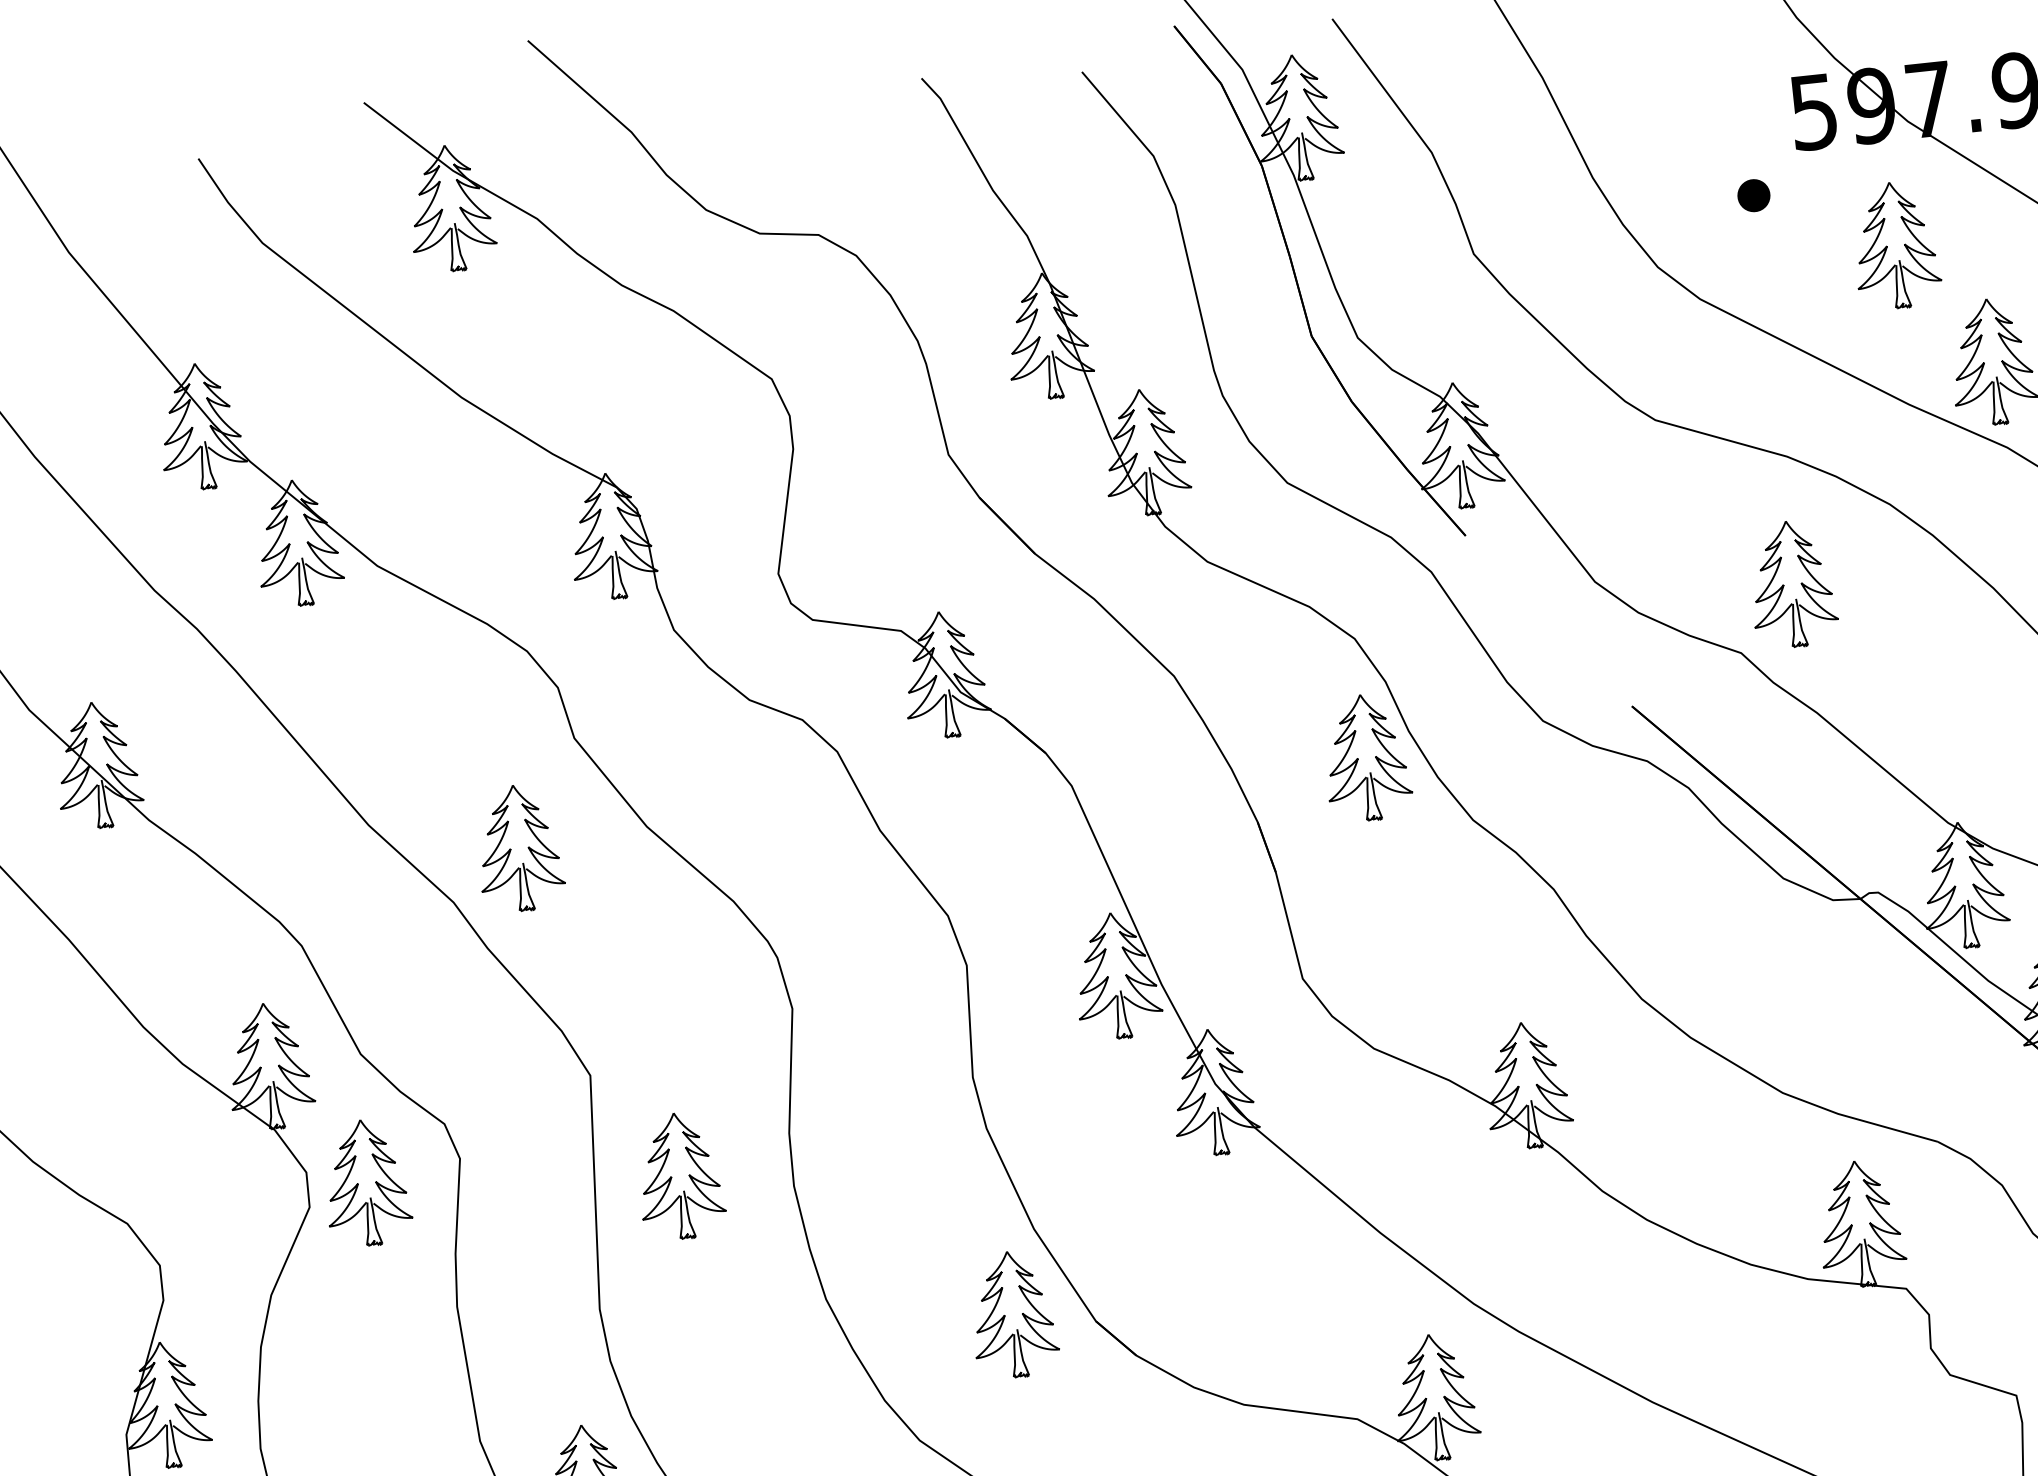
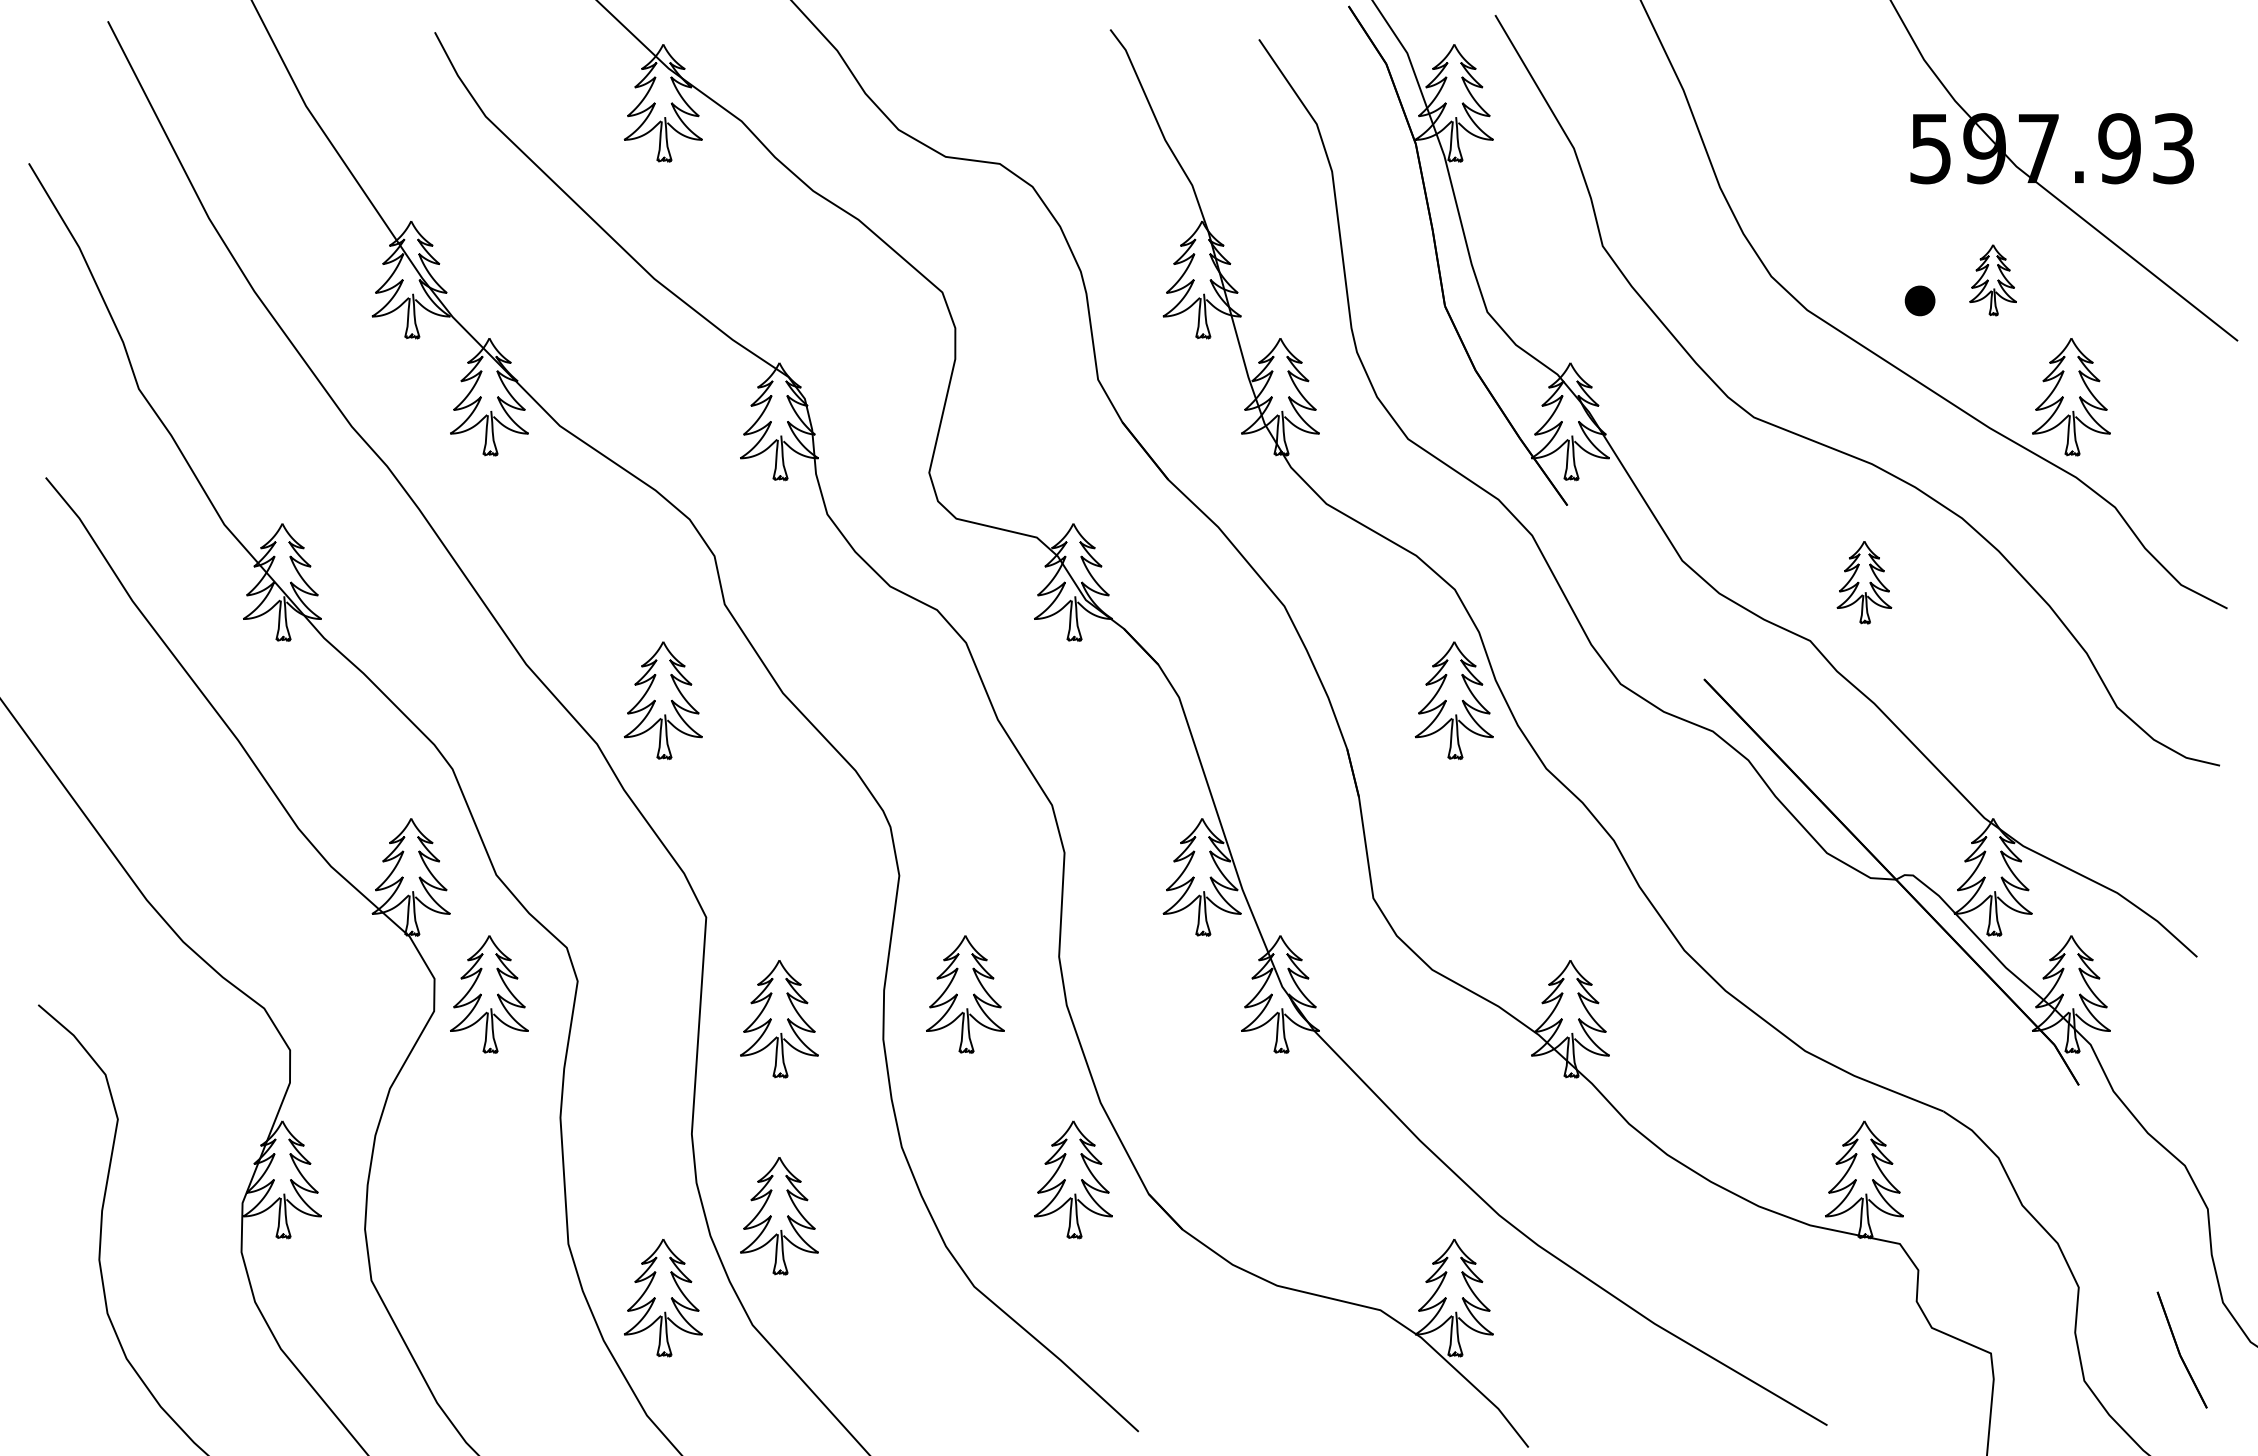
part: (1753, 195) -> (1919, 300), moved
part: (1895, 246) -> (1992, 280), size x0.6
part: (1792, 584) -> (1864, 582), size x0.7
part: (876, 1128) -> (965, 994), added
part: (703, 1387) -> (779, 1216), added

